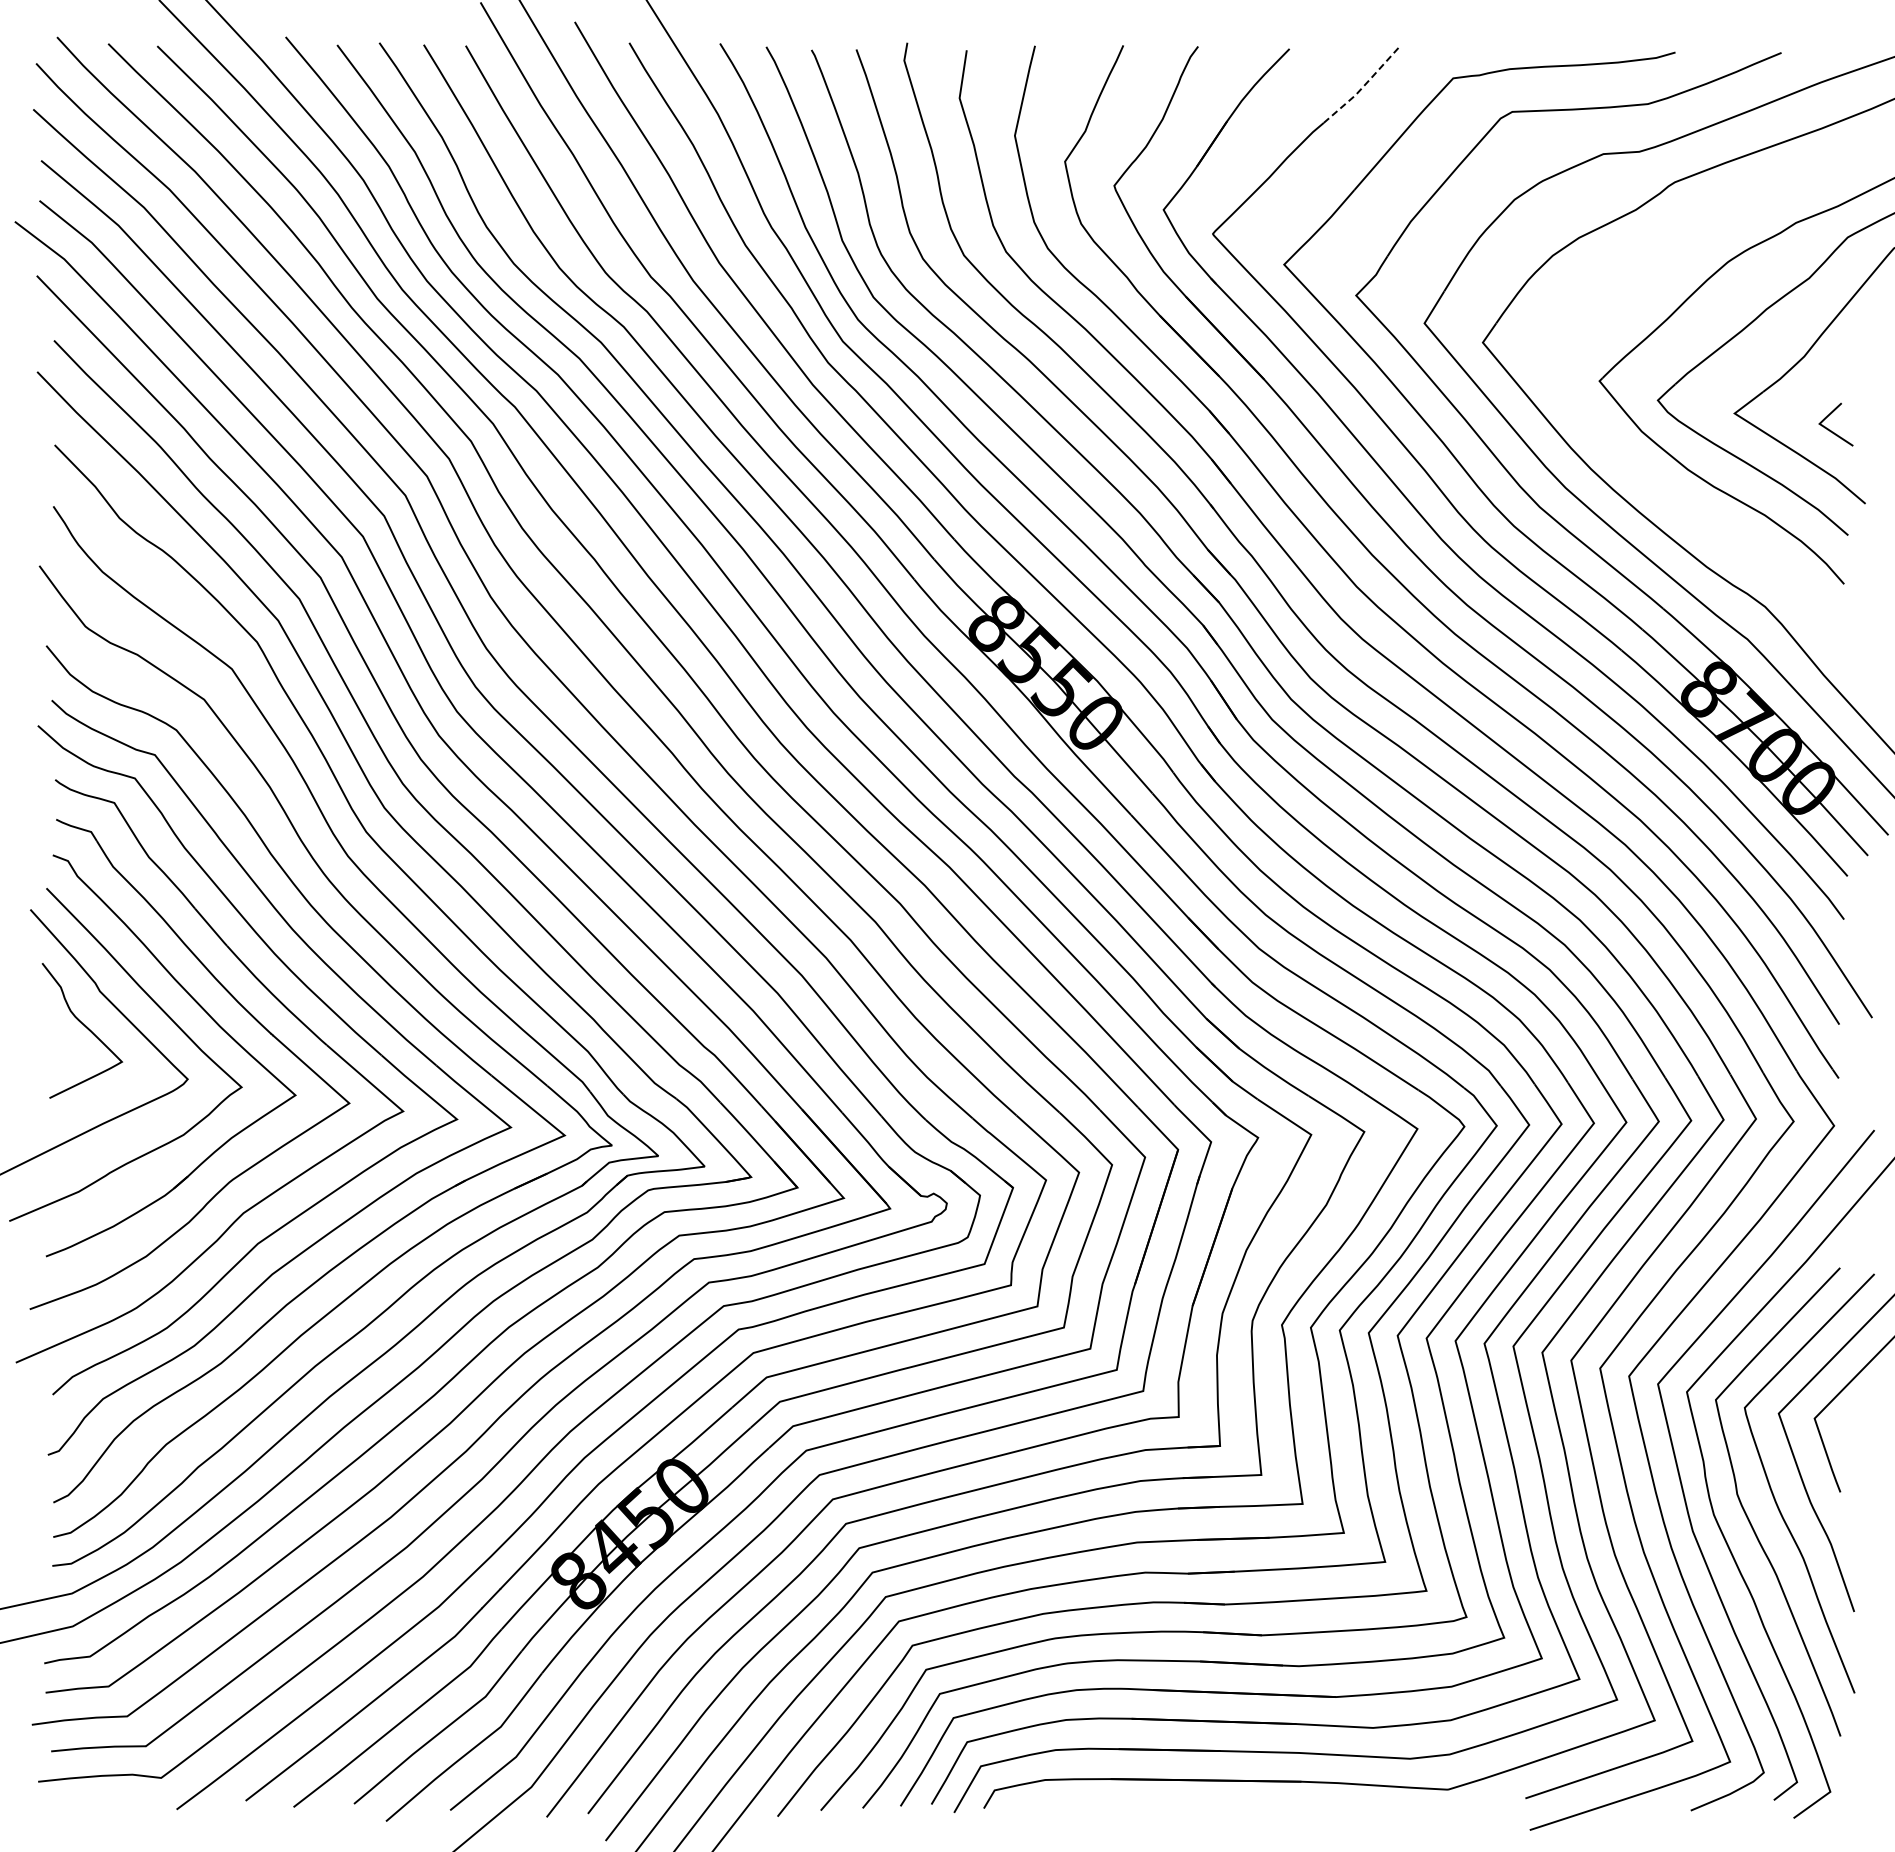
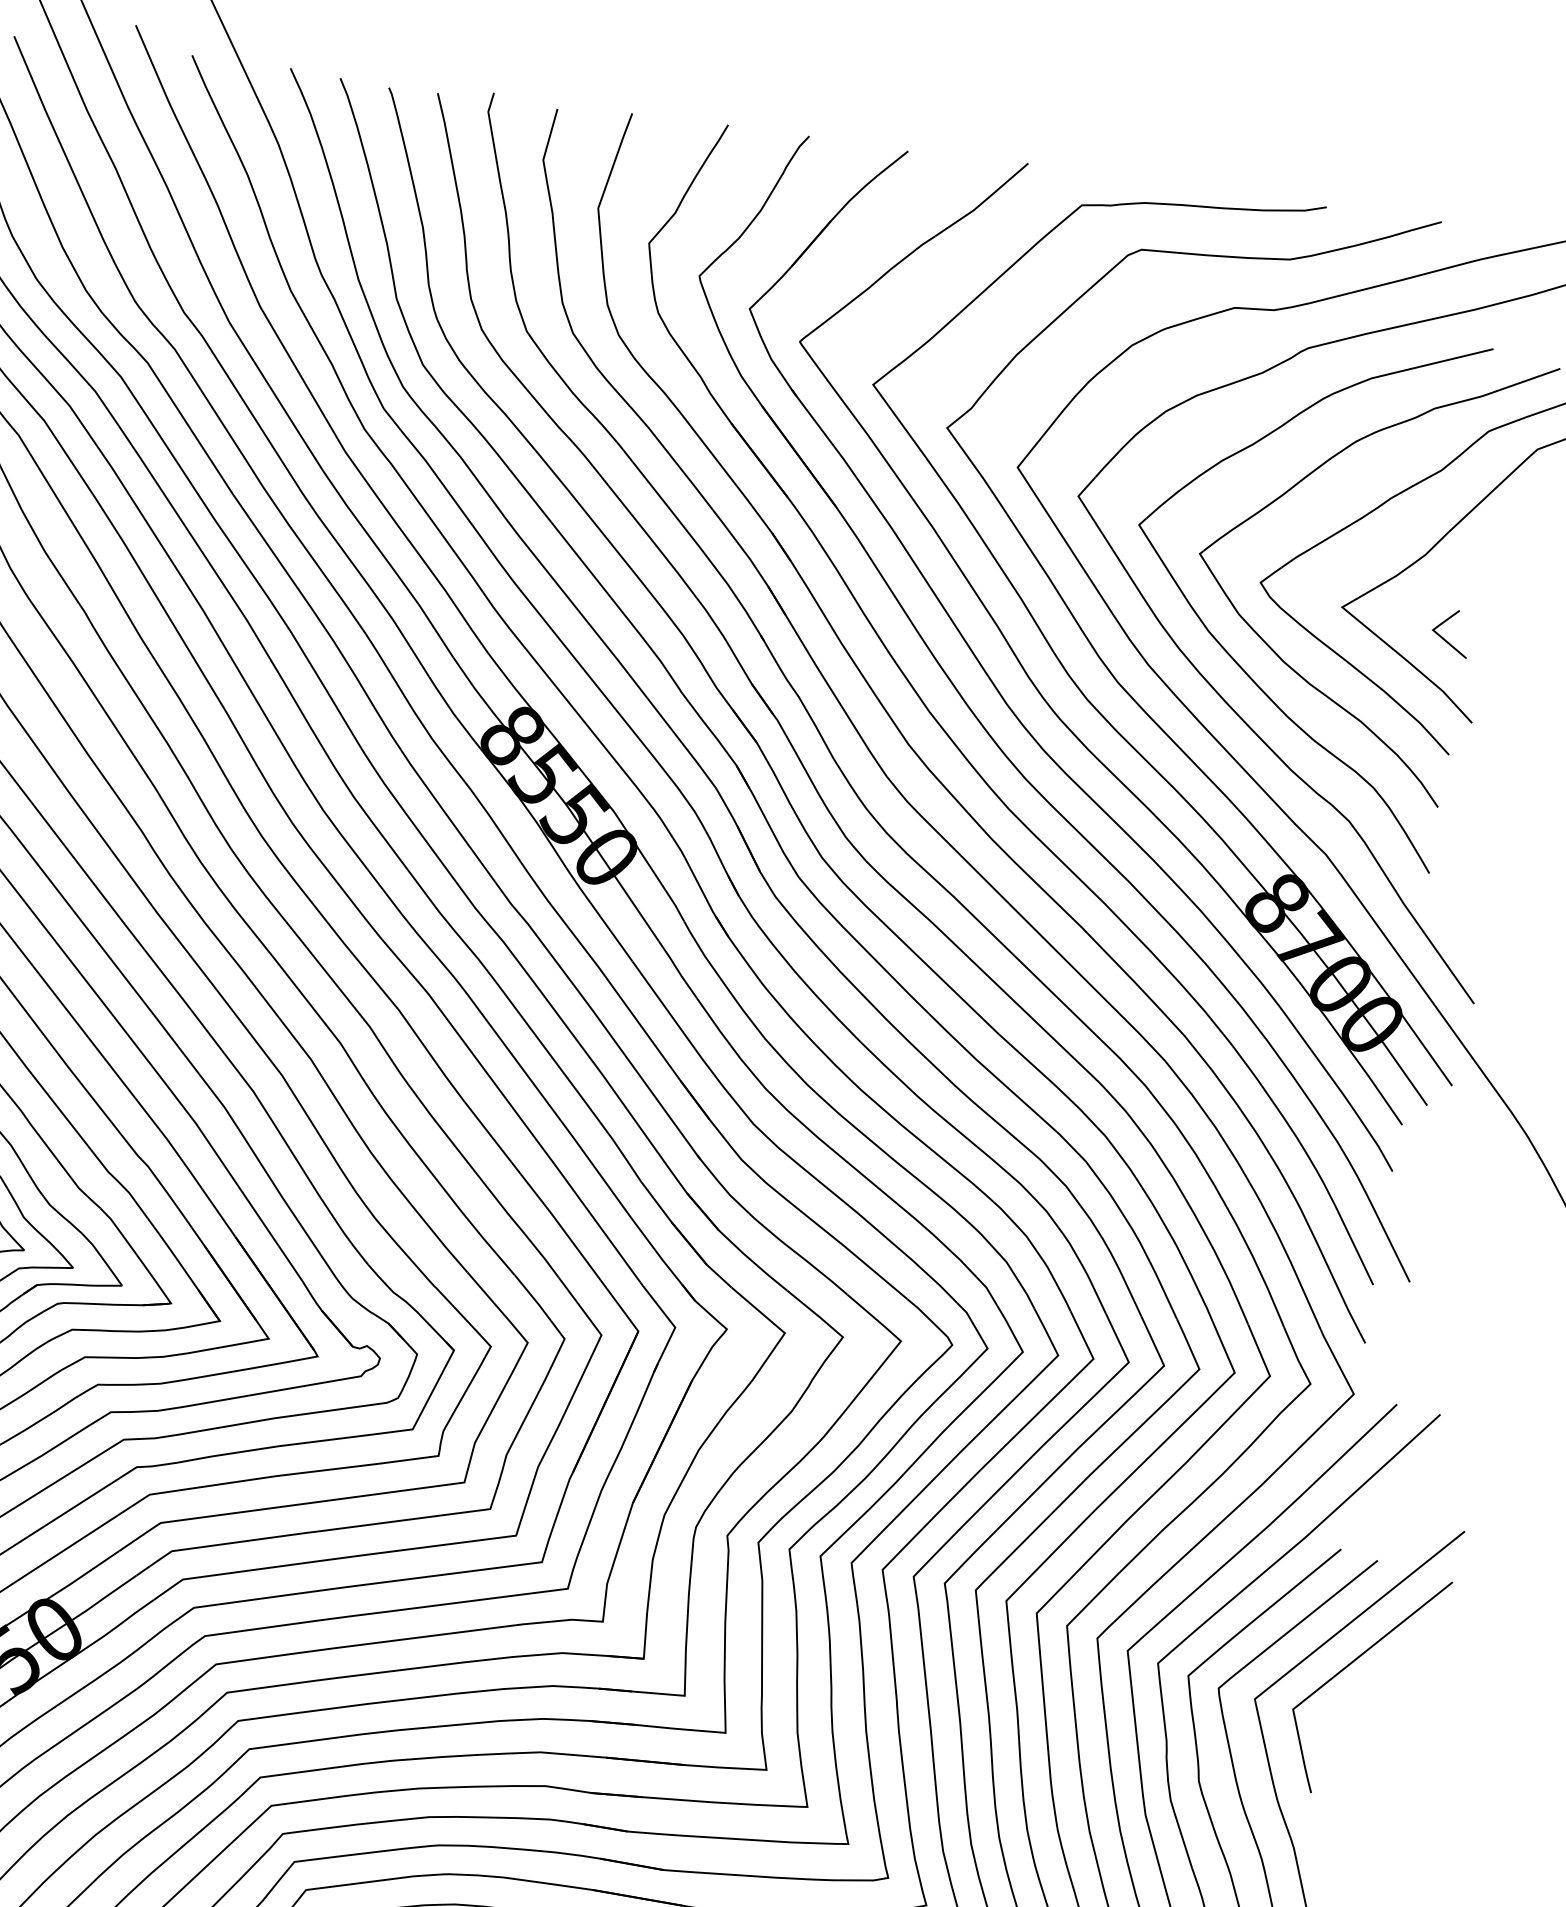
line: (1363, 86) -> (983, 202), dashed -> solid
part: (1638, 468) -> (1230, 653), added

